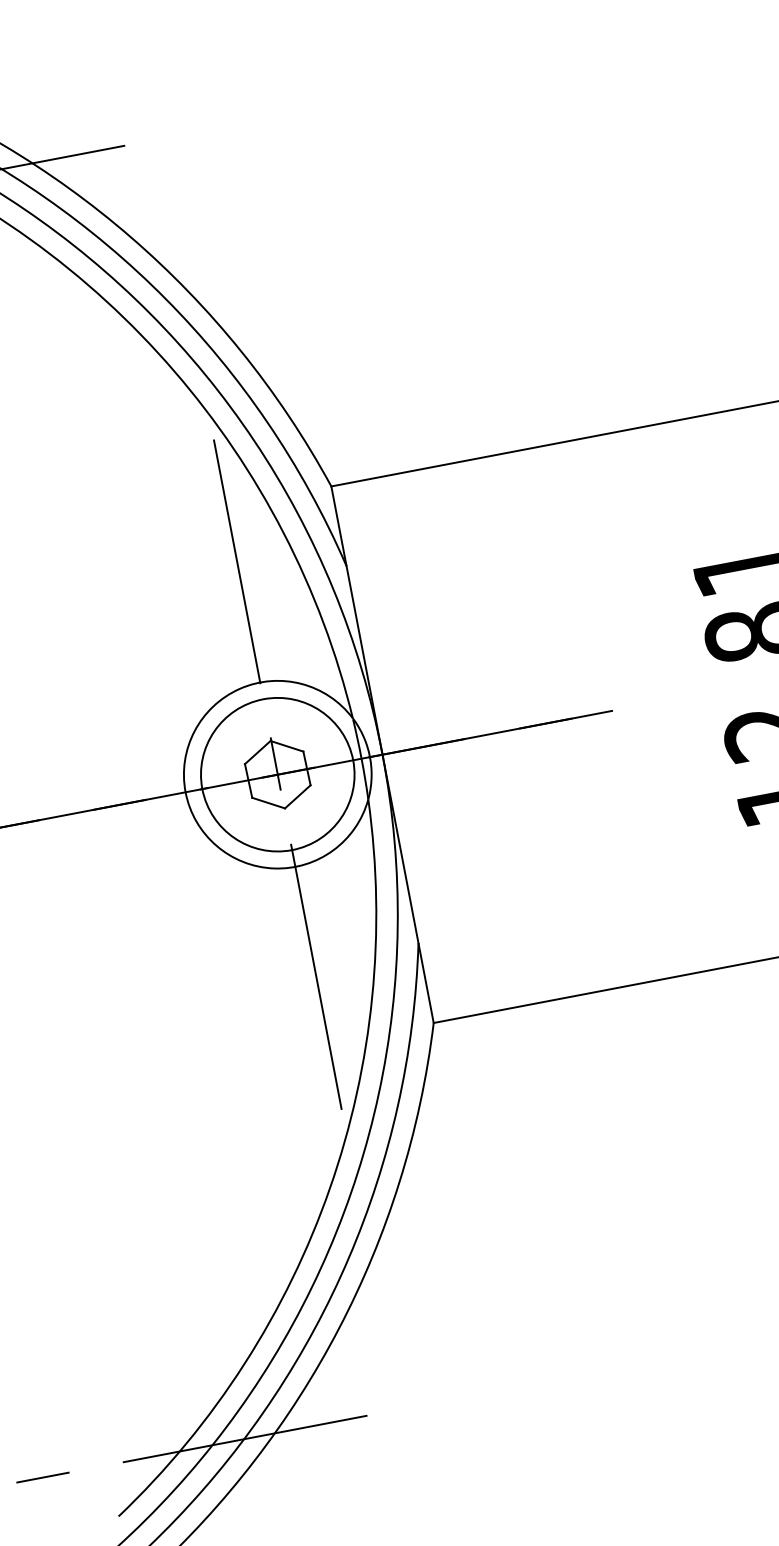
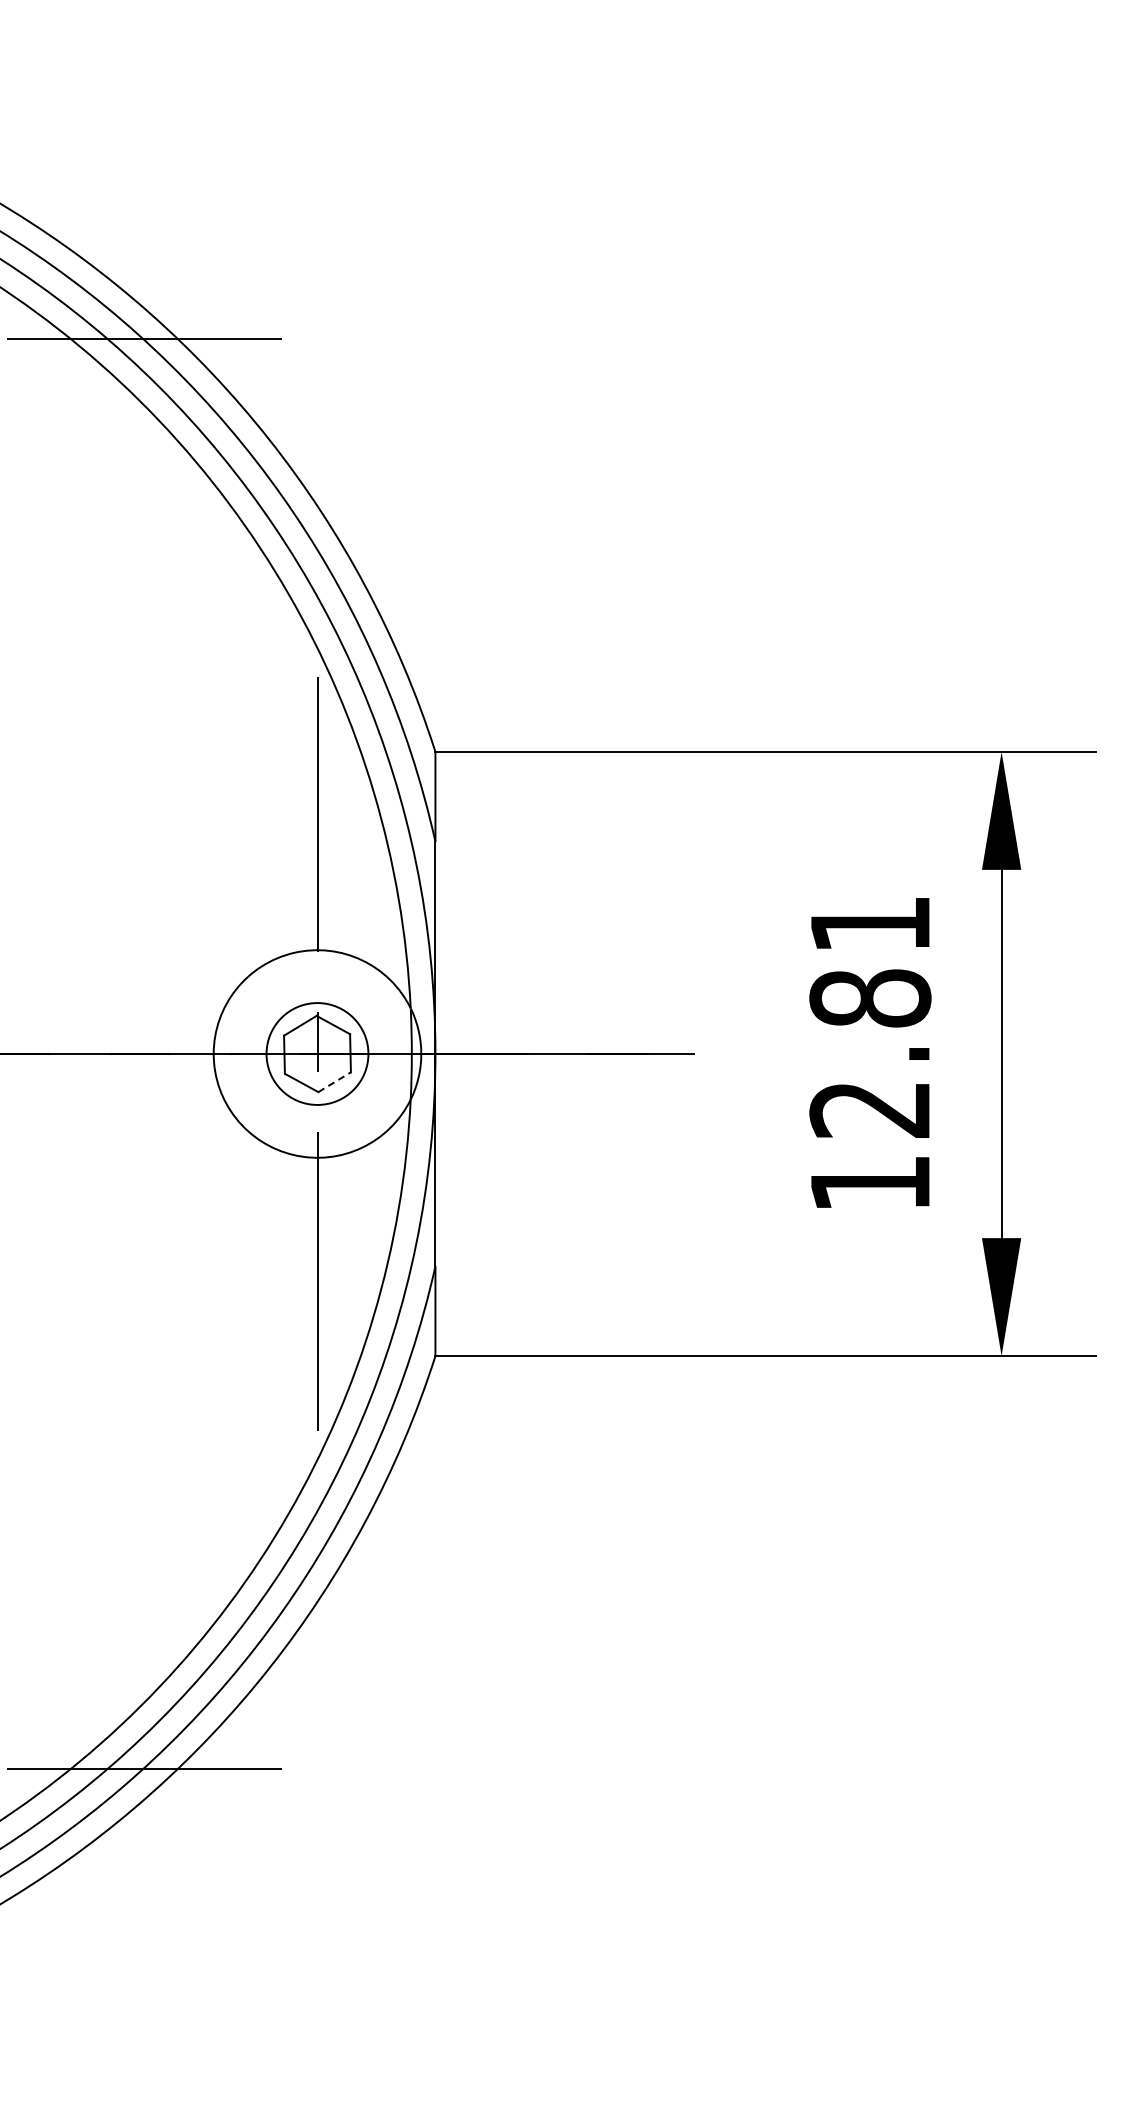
circle: (277, 774) -> (317, 1053), size x0.6
line: (298, 796) -> (335, 1081), solid -> dashed

